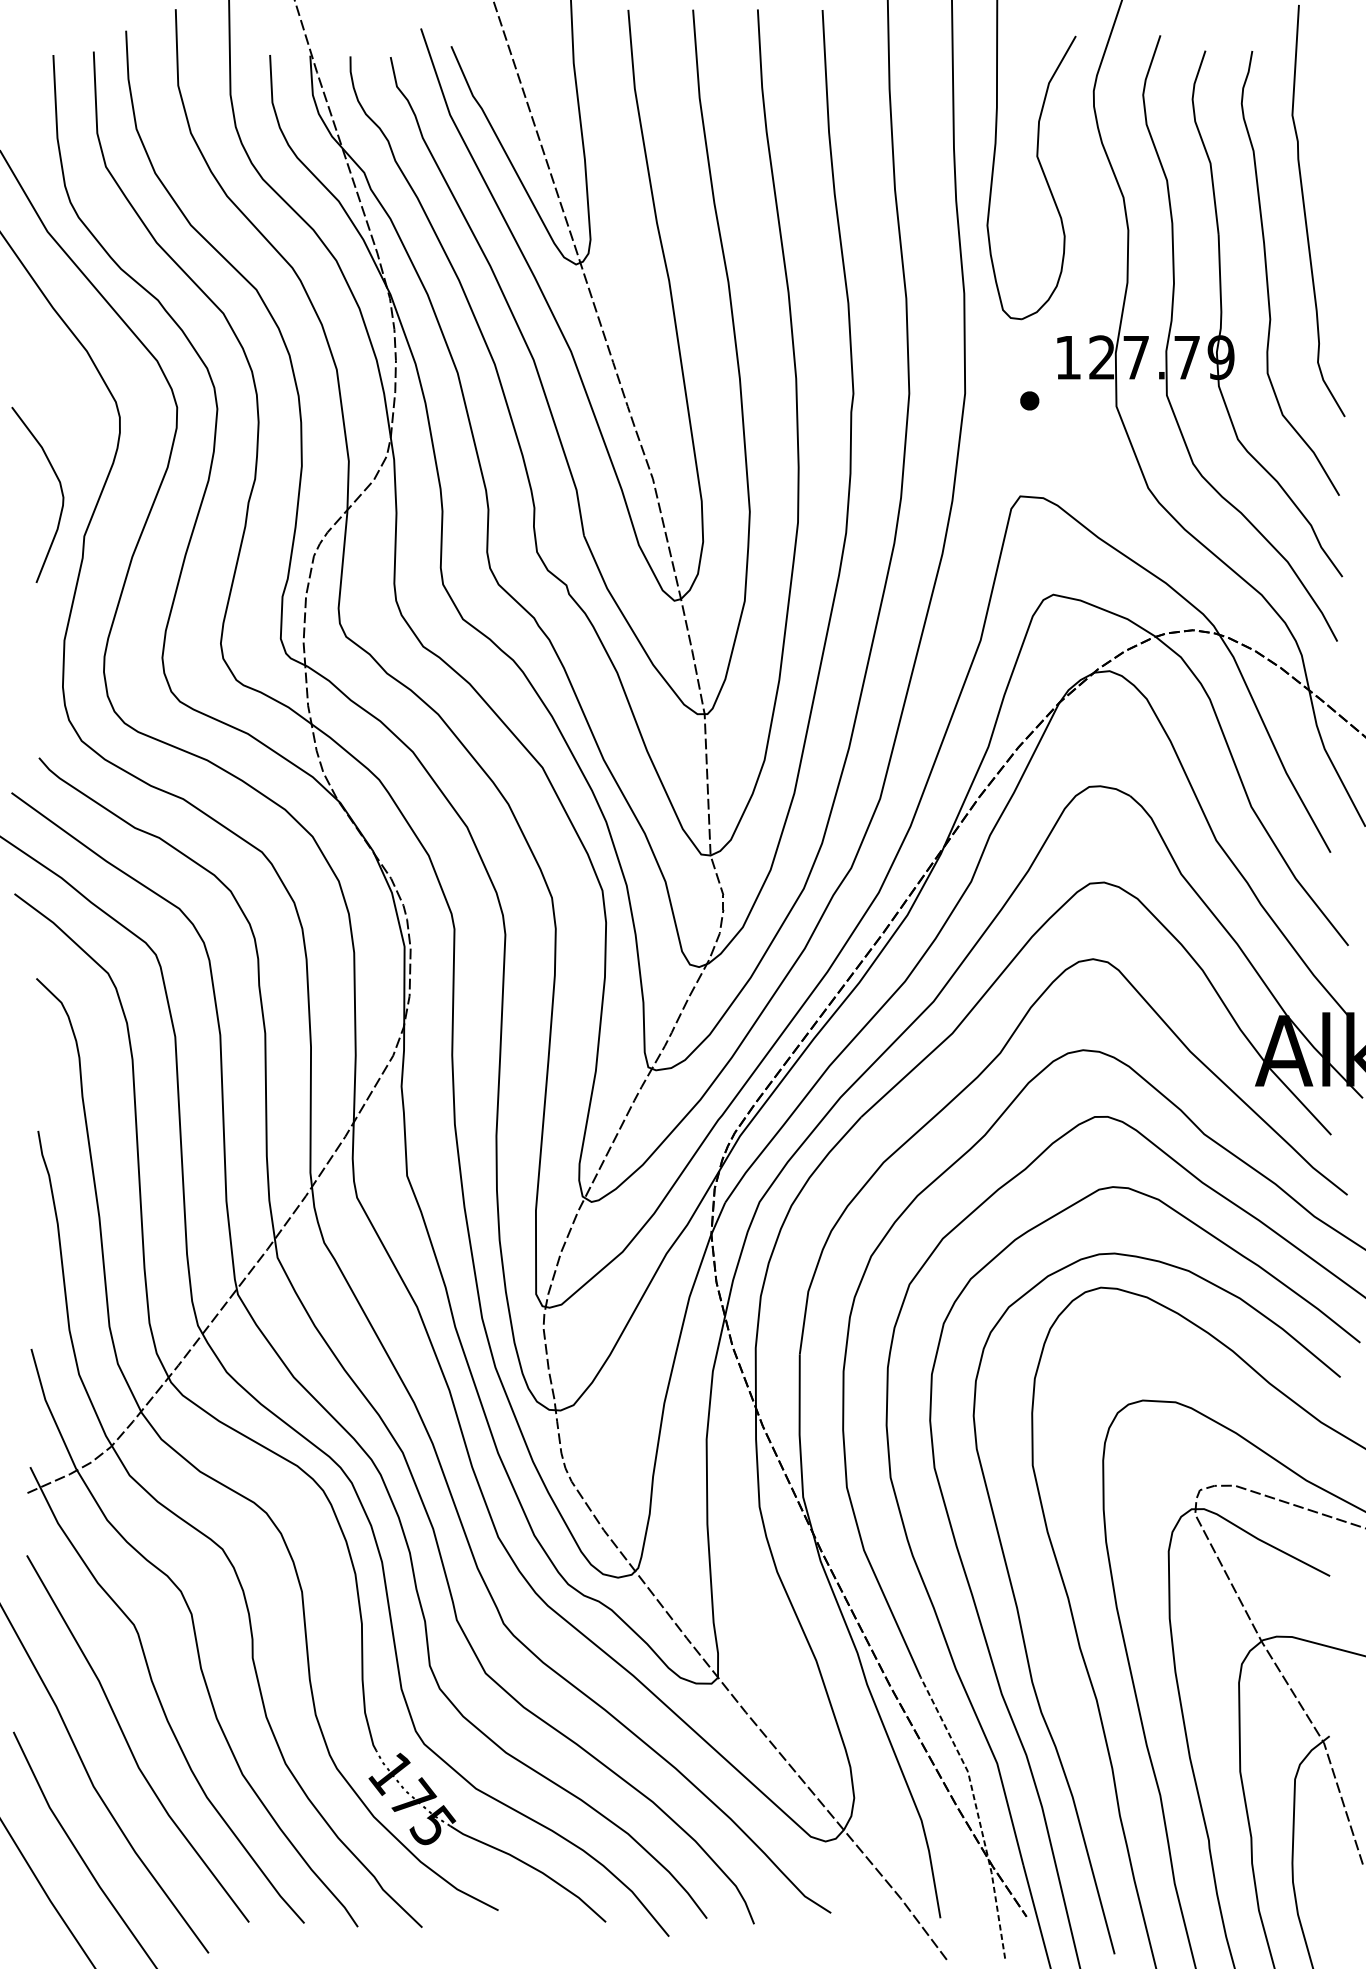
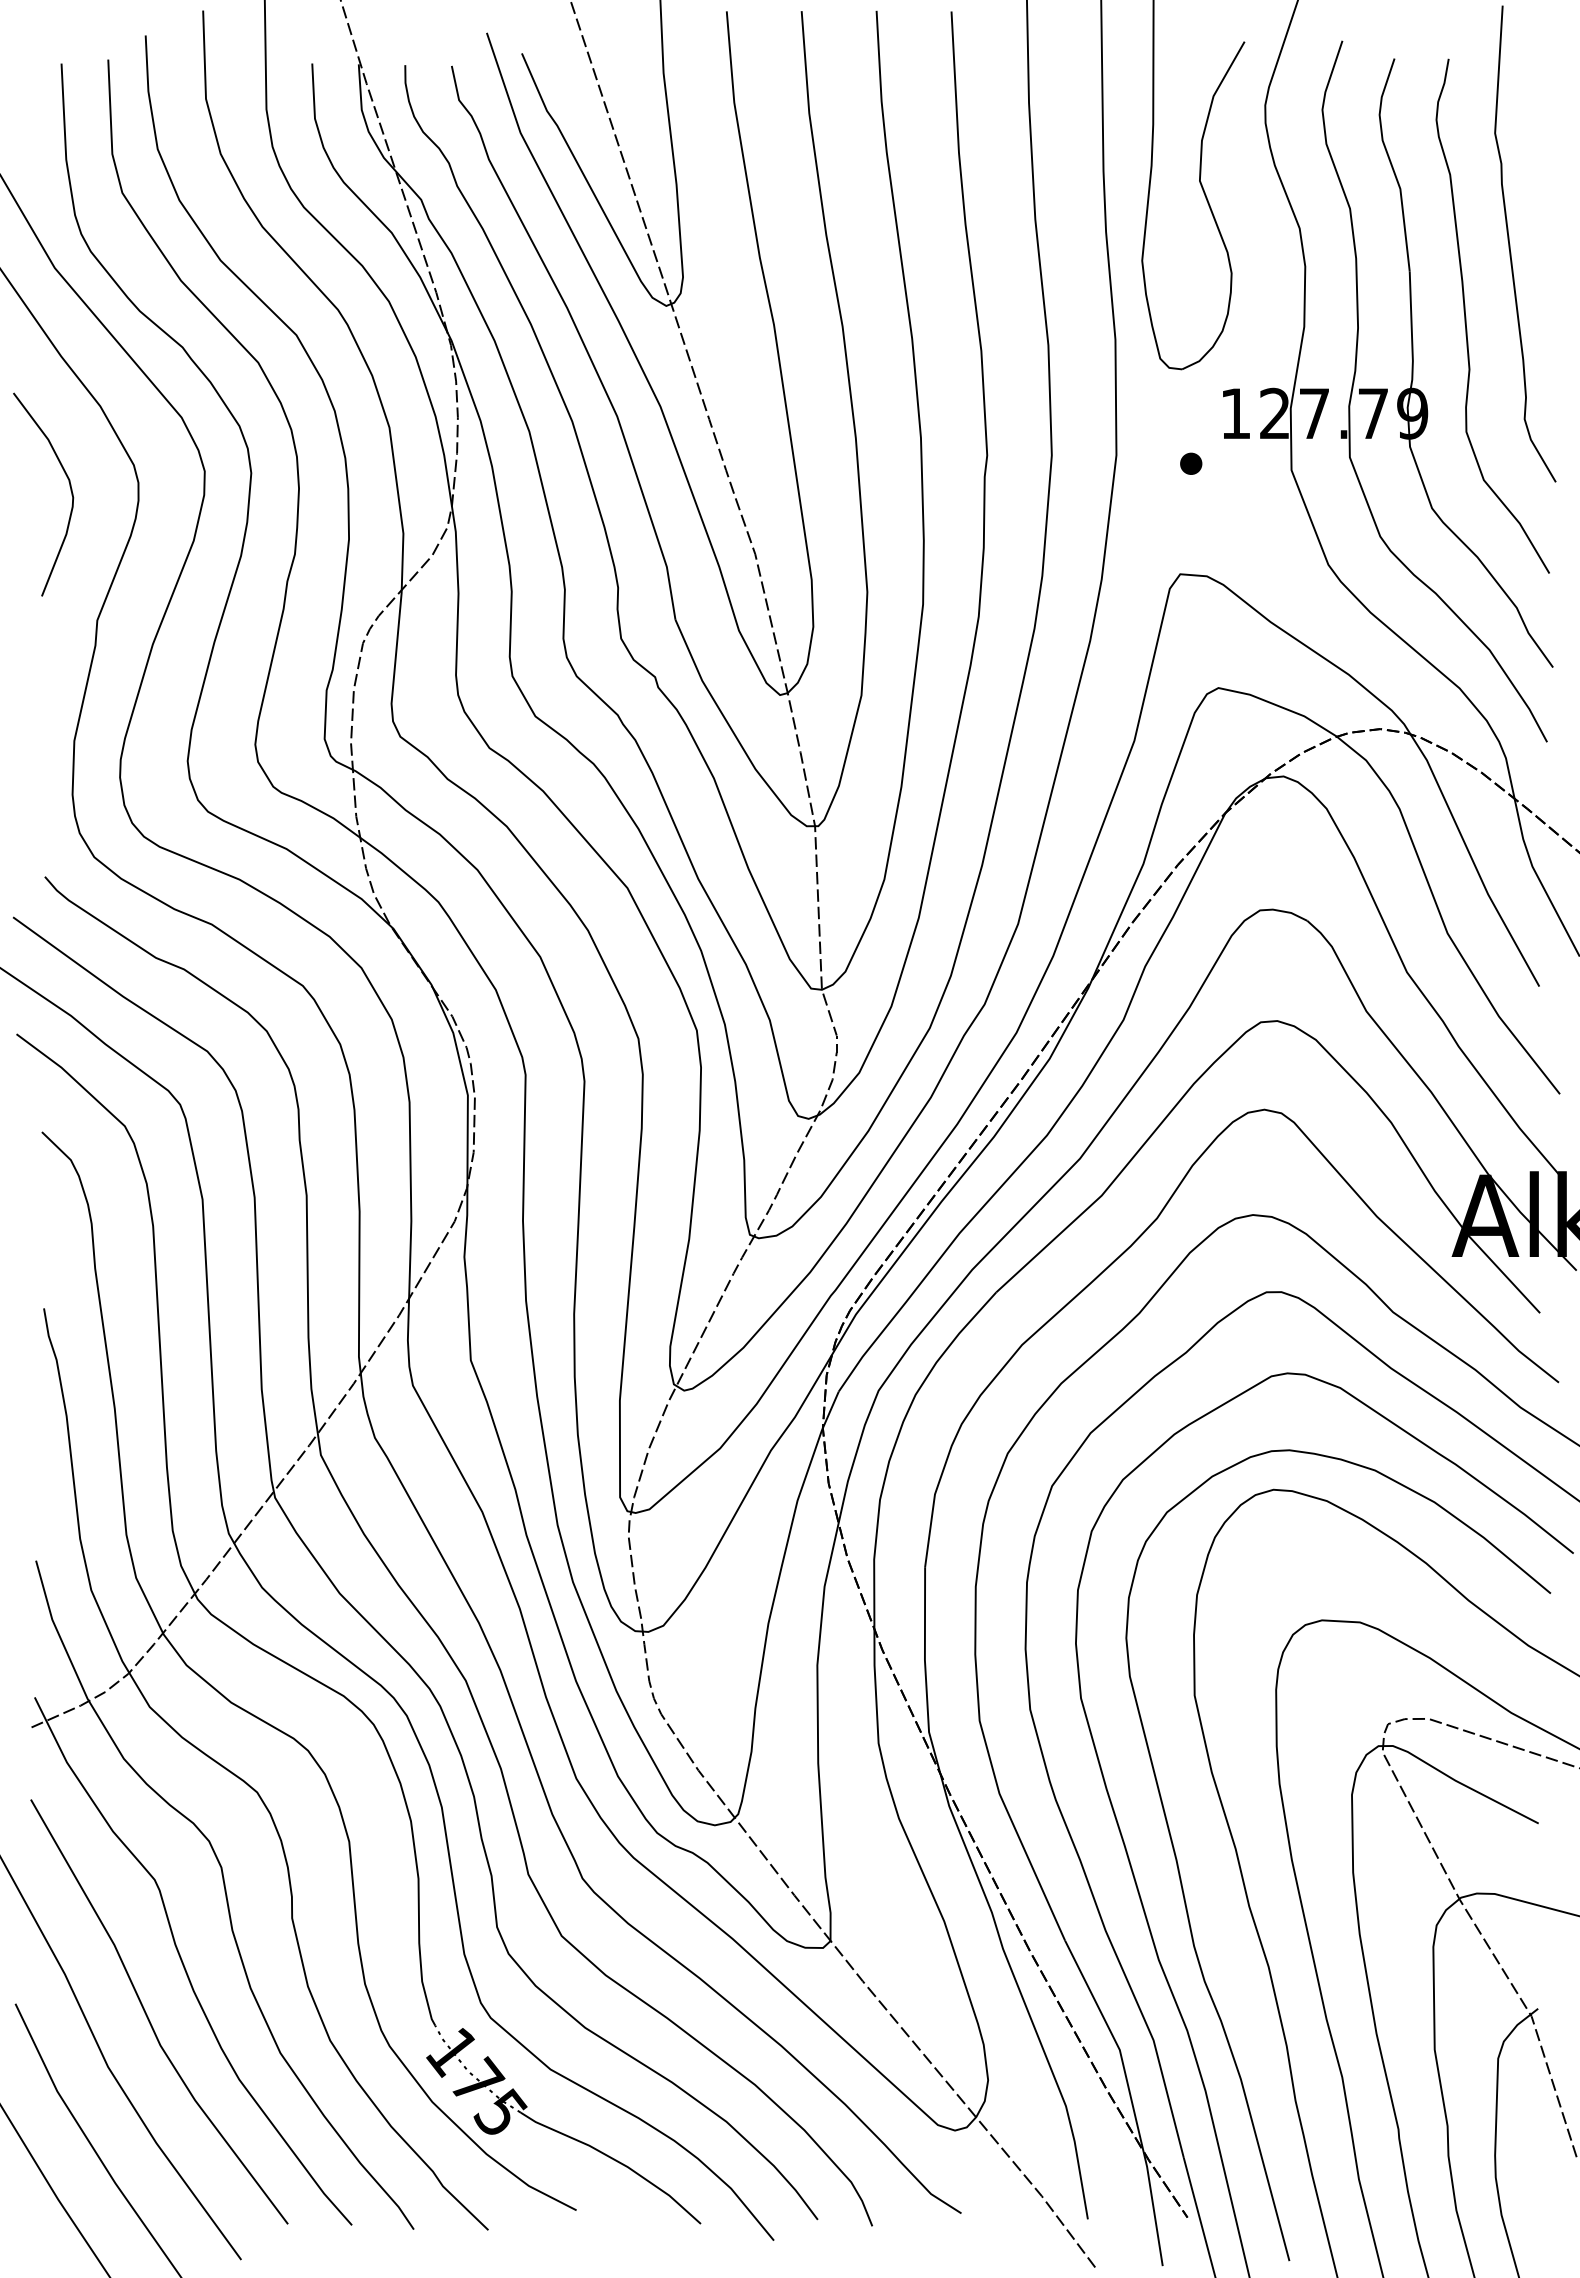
curve: (61, 492) -> (70, 491), moved
line: (977, 1812) -> (1130, 2097), dashed -> solid

